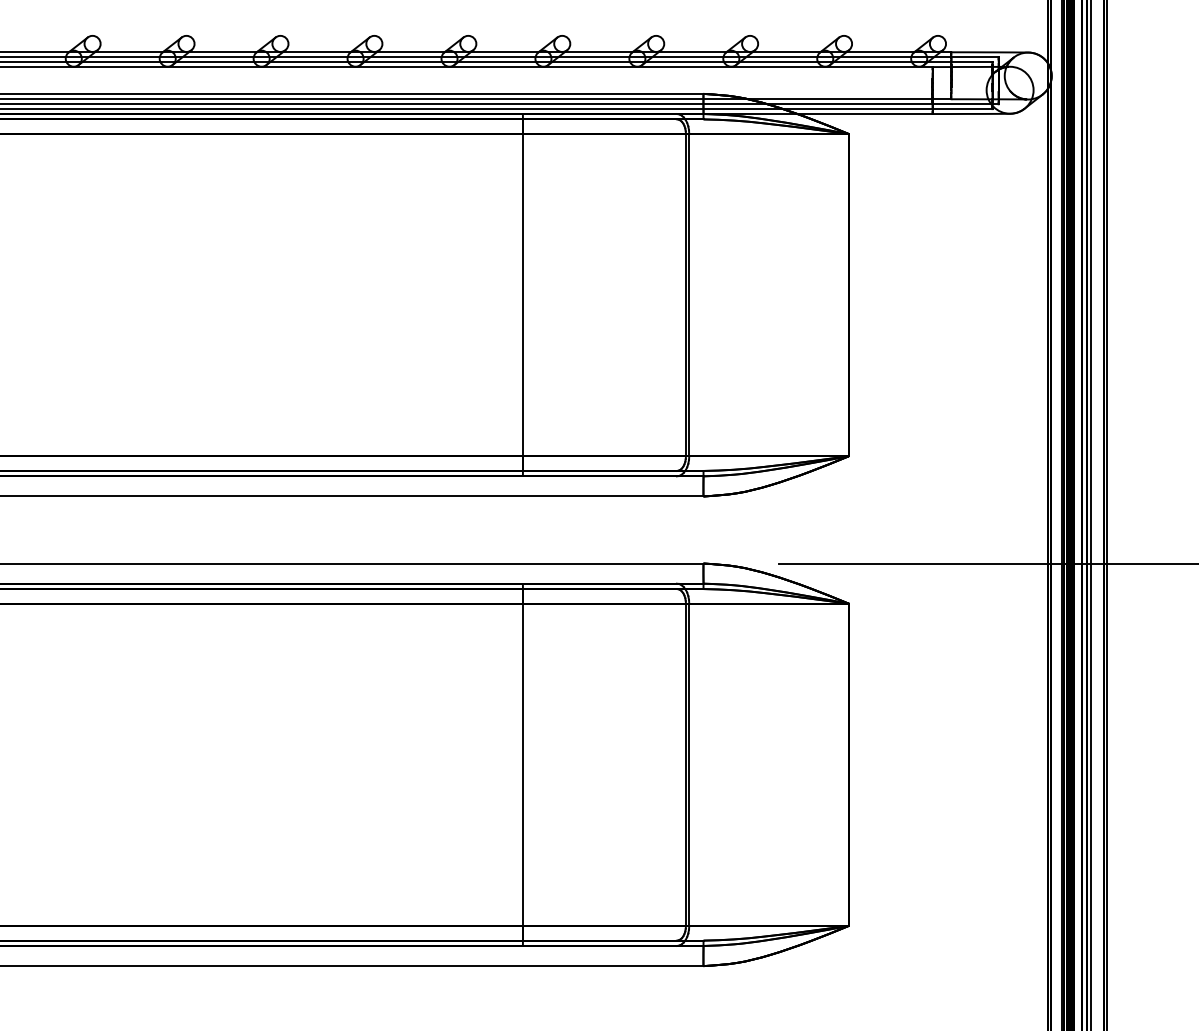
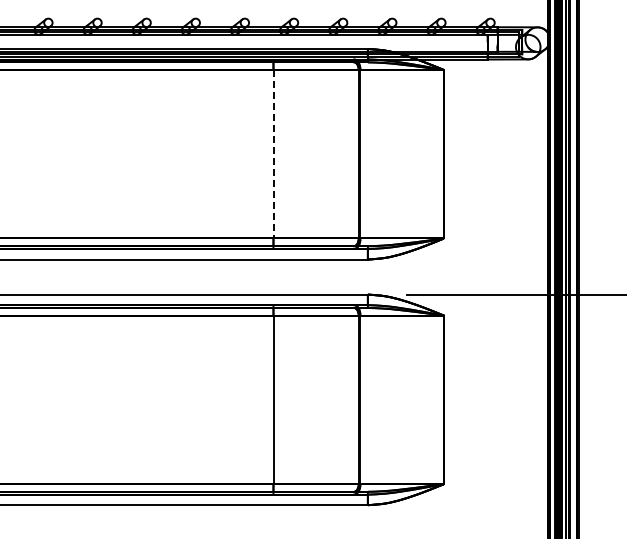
line: (523, 295) -> (273, 154), solid -> dashed

